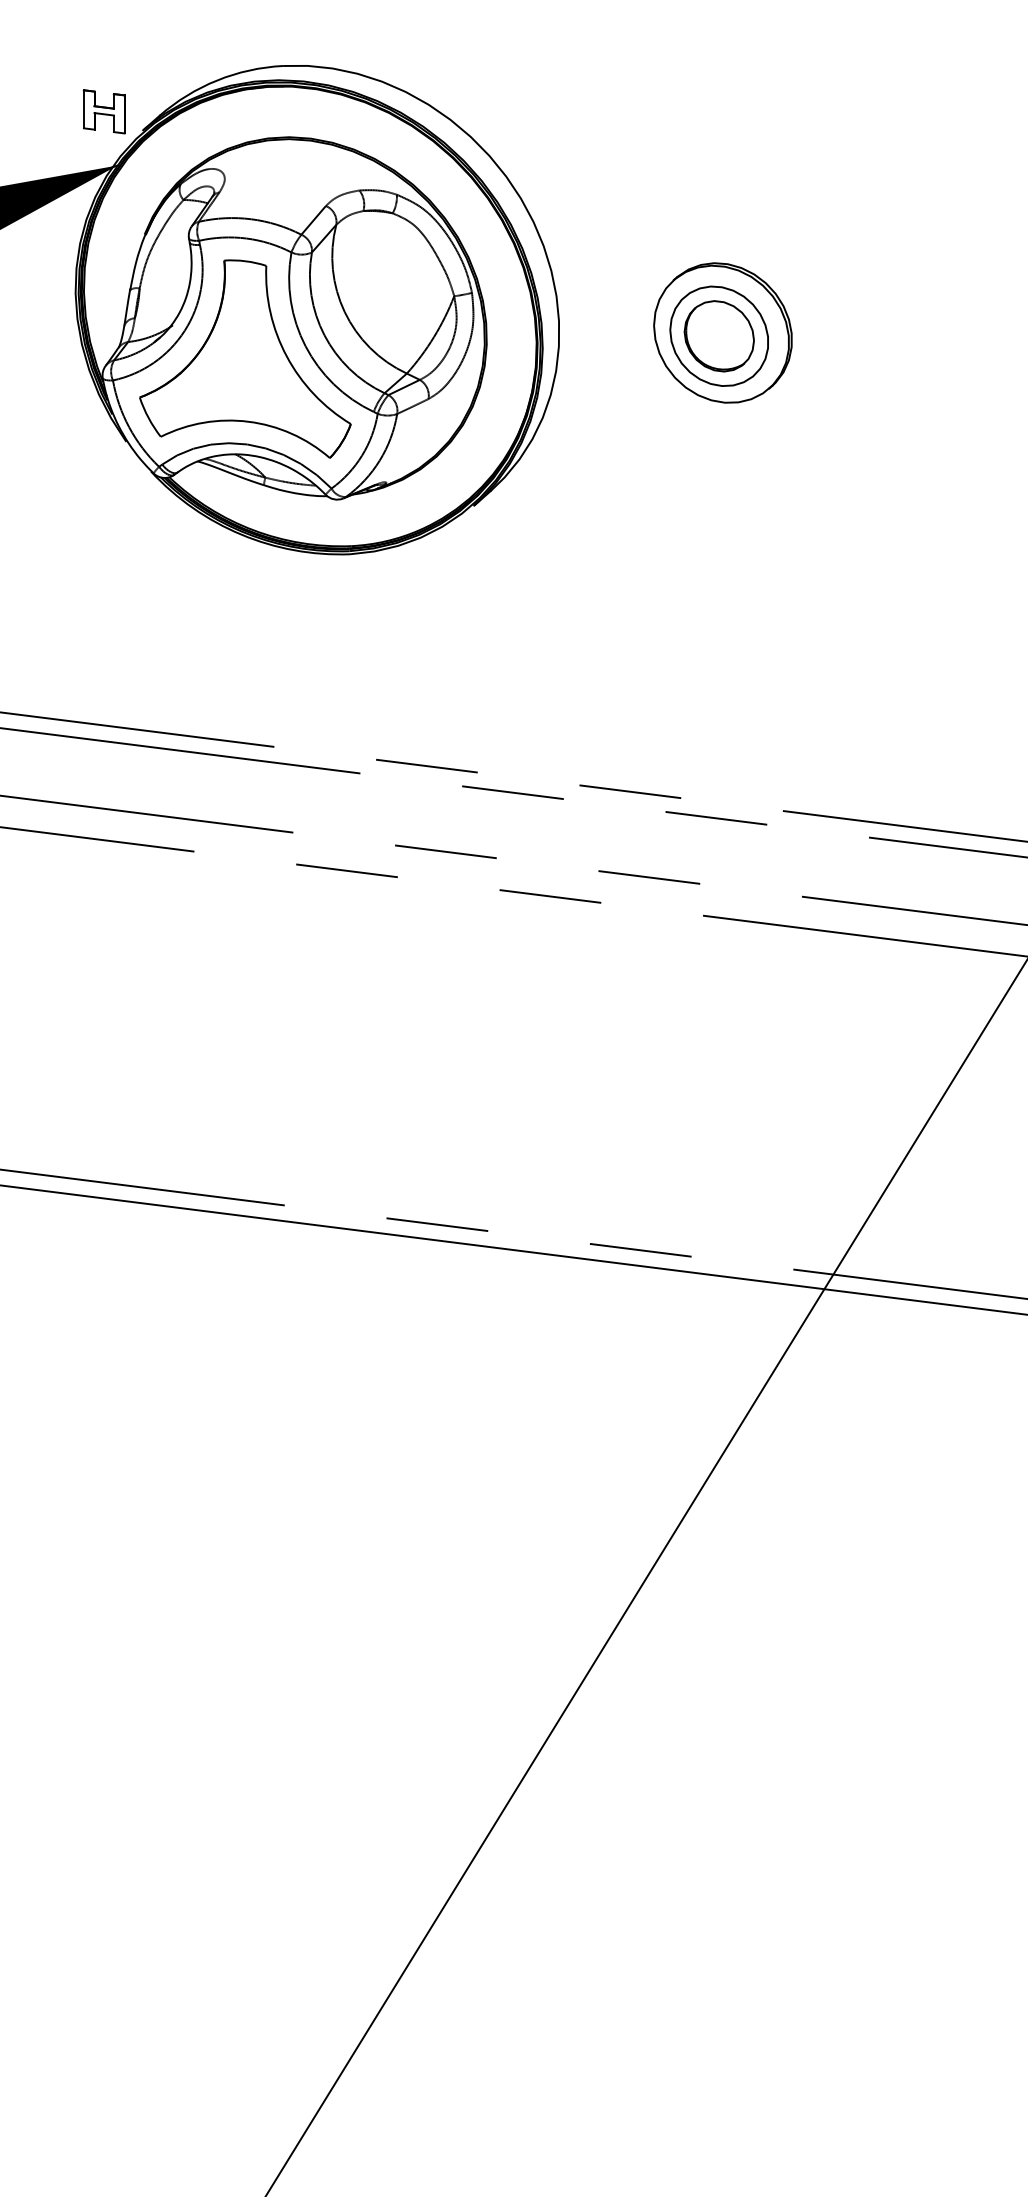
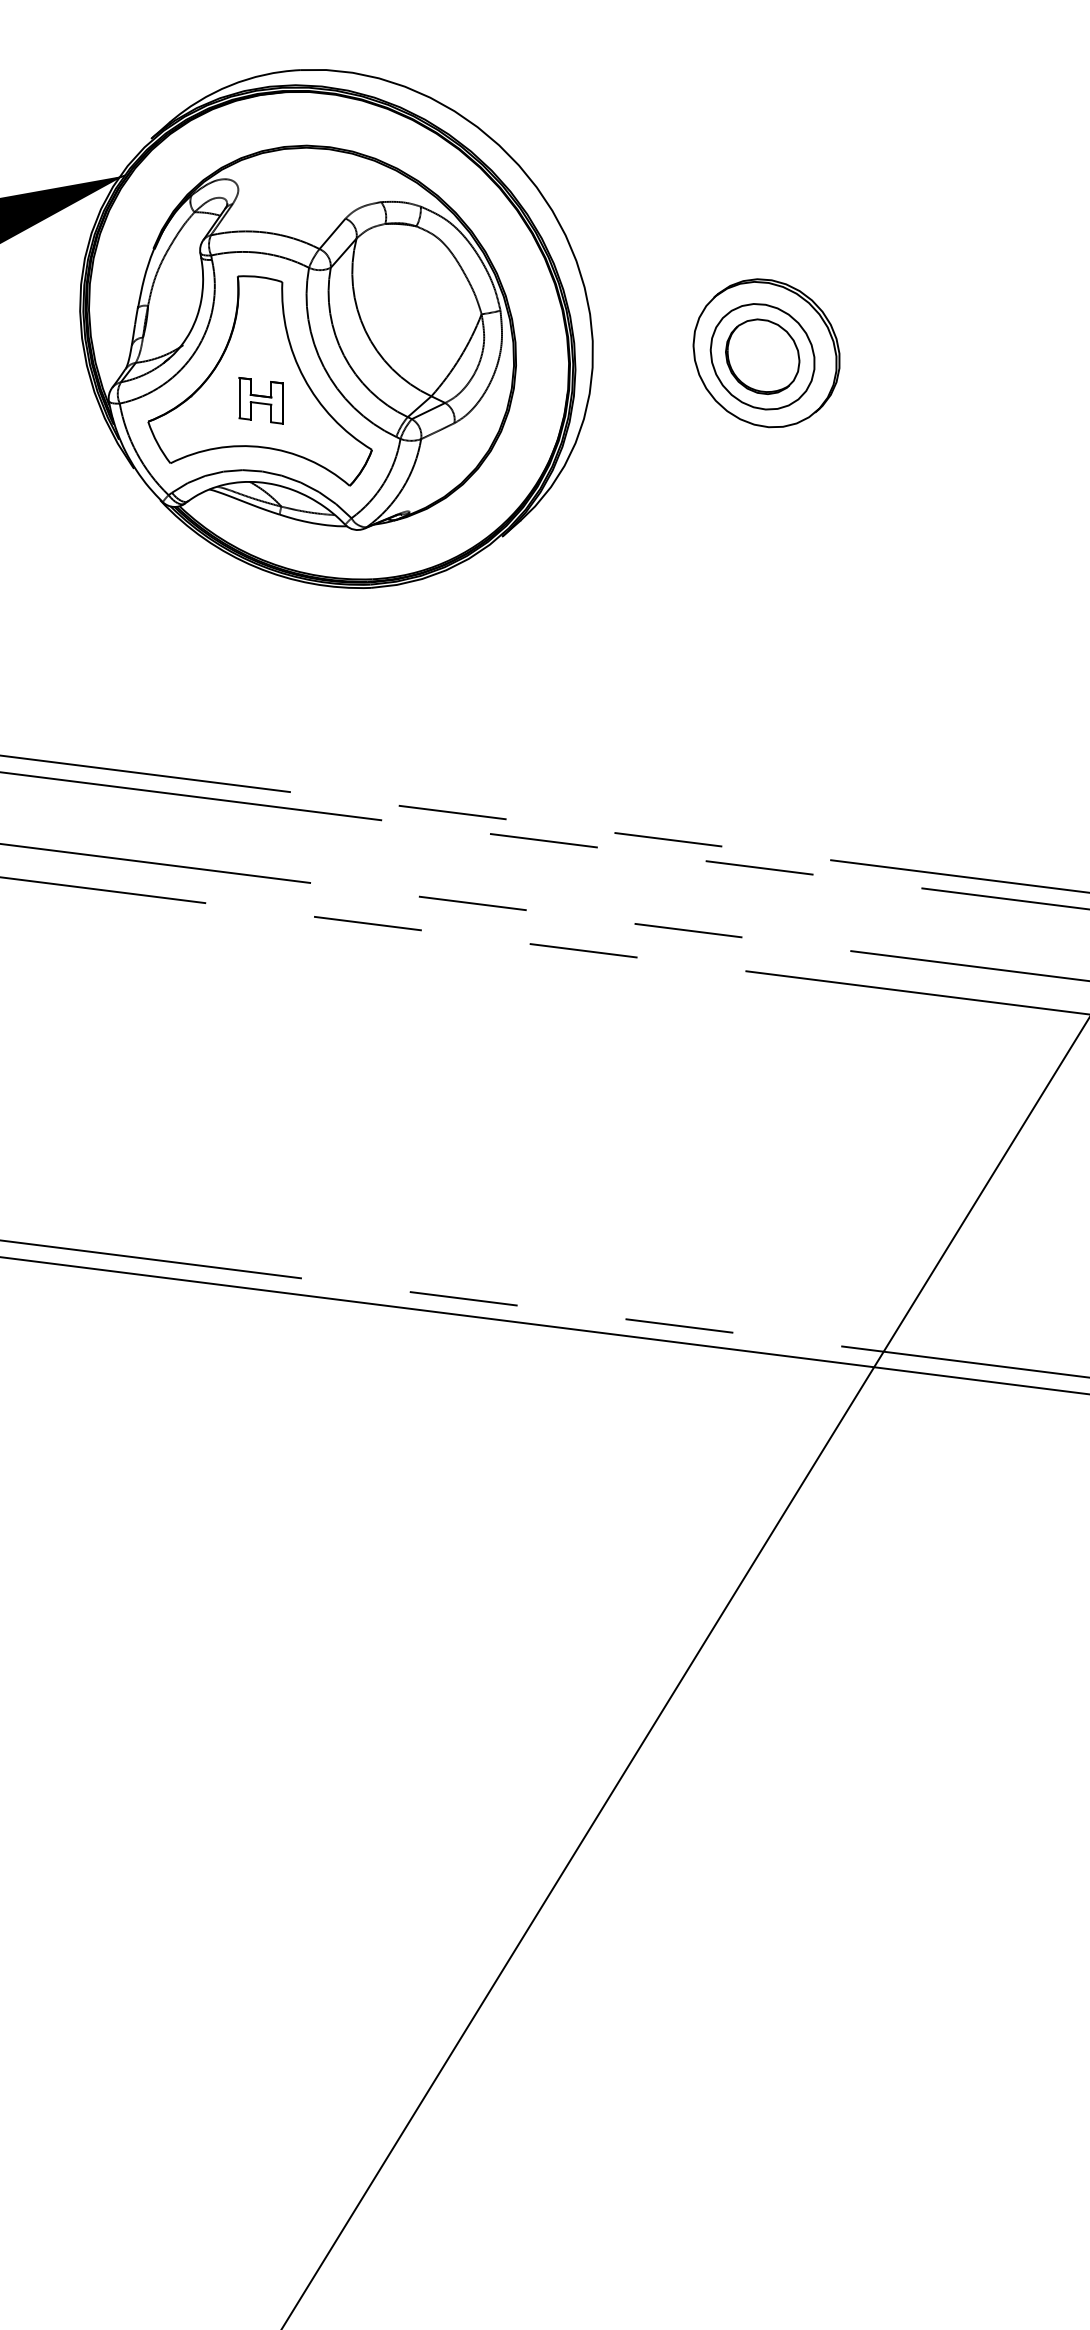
part: (103, 111) -> (260, 400), moved

